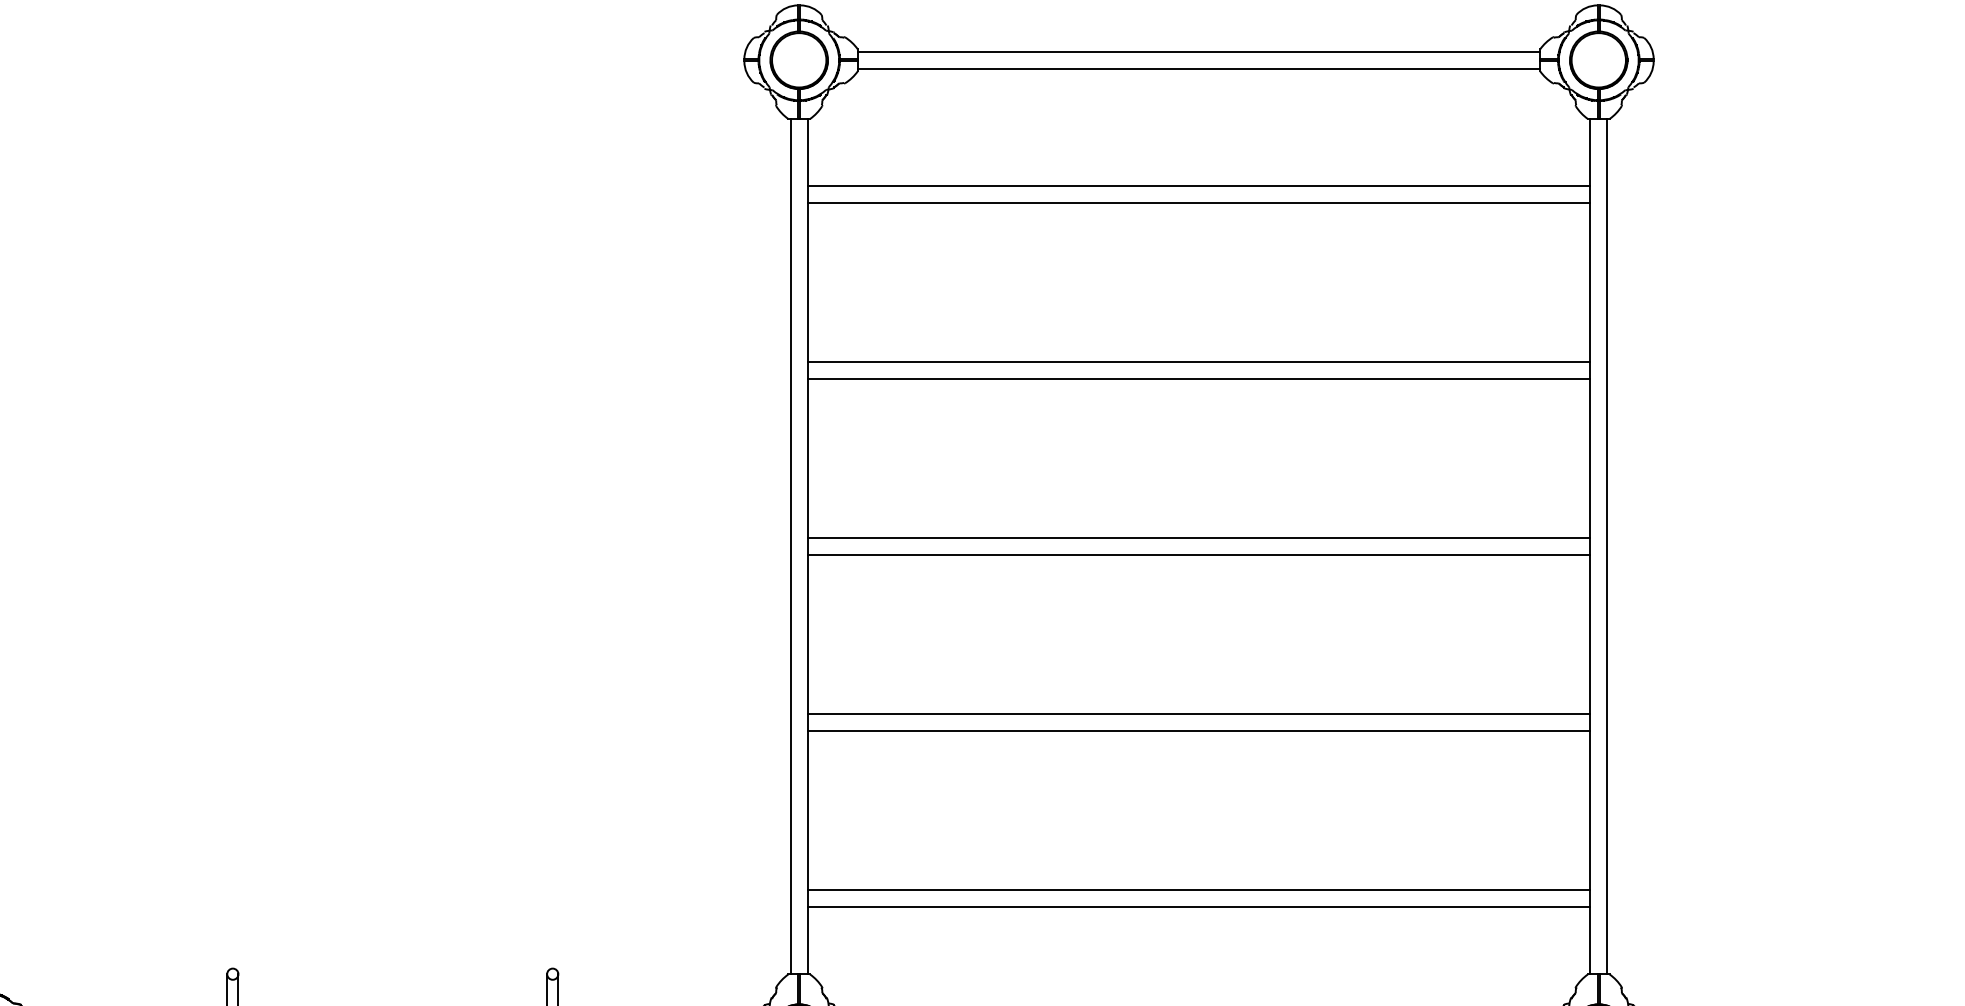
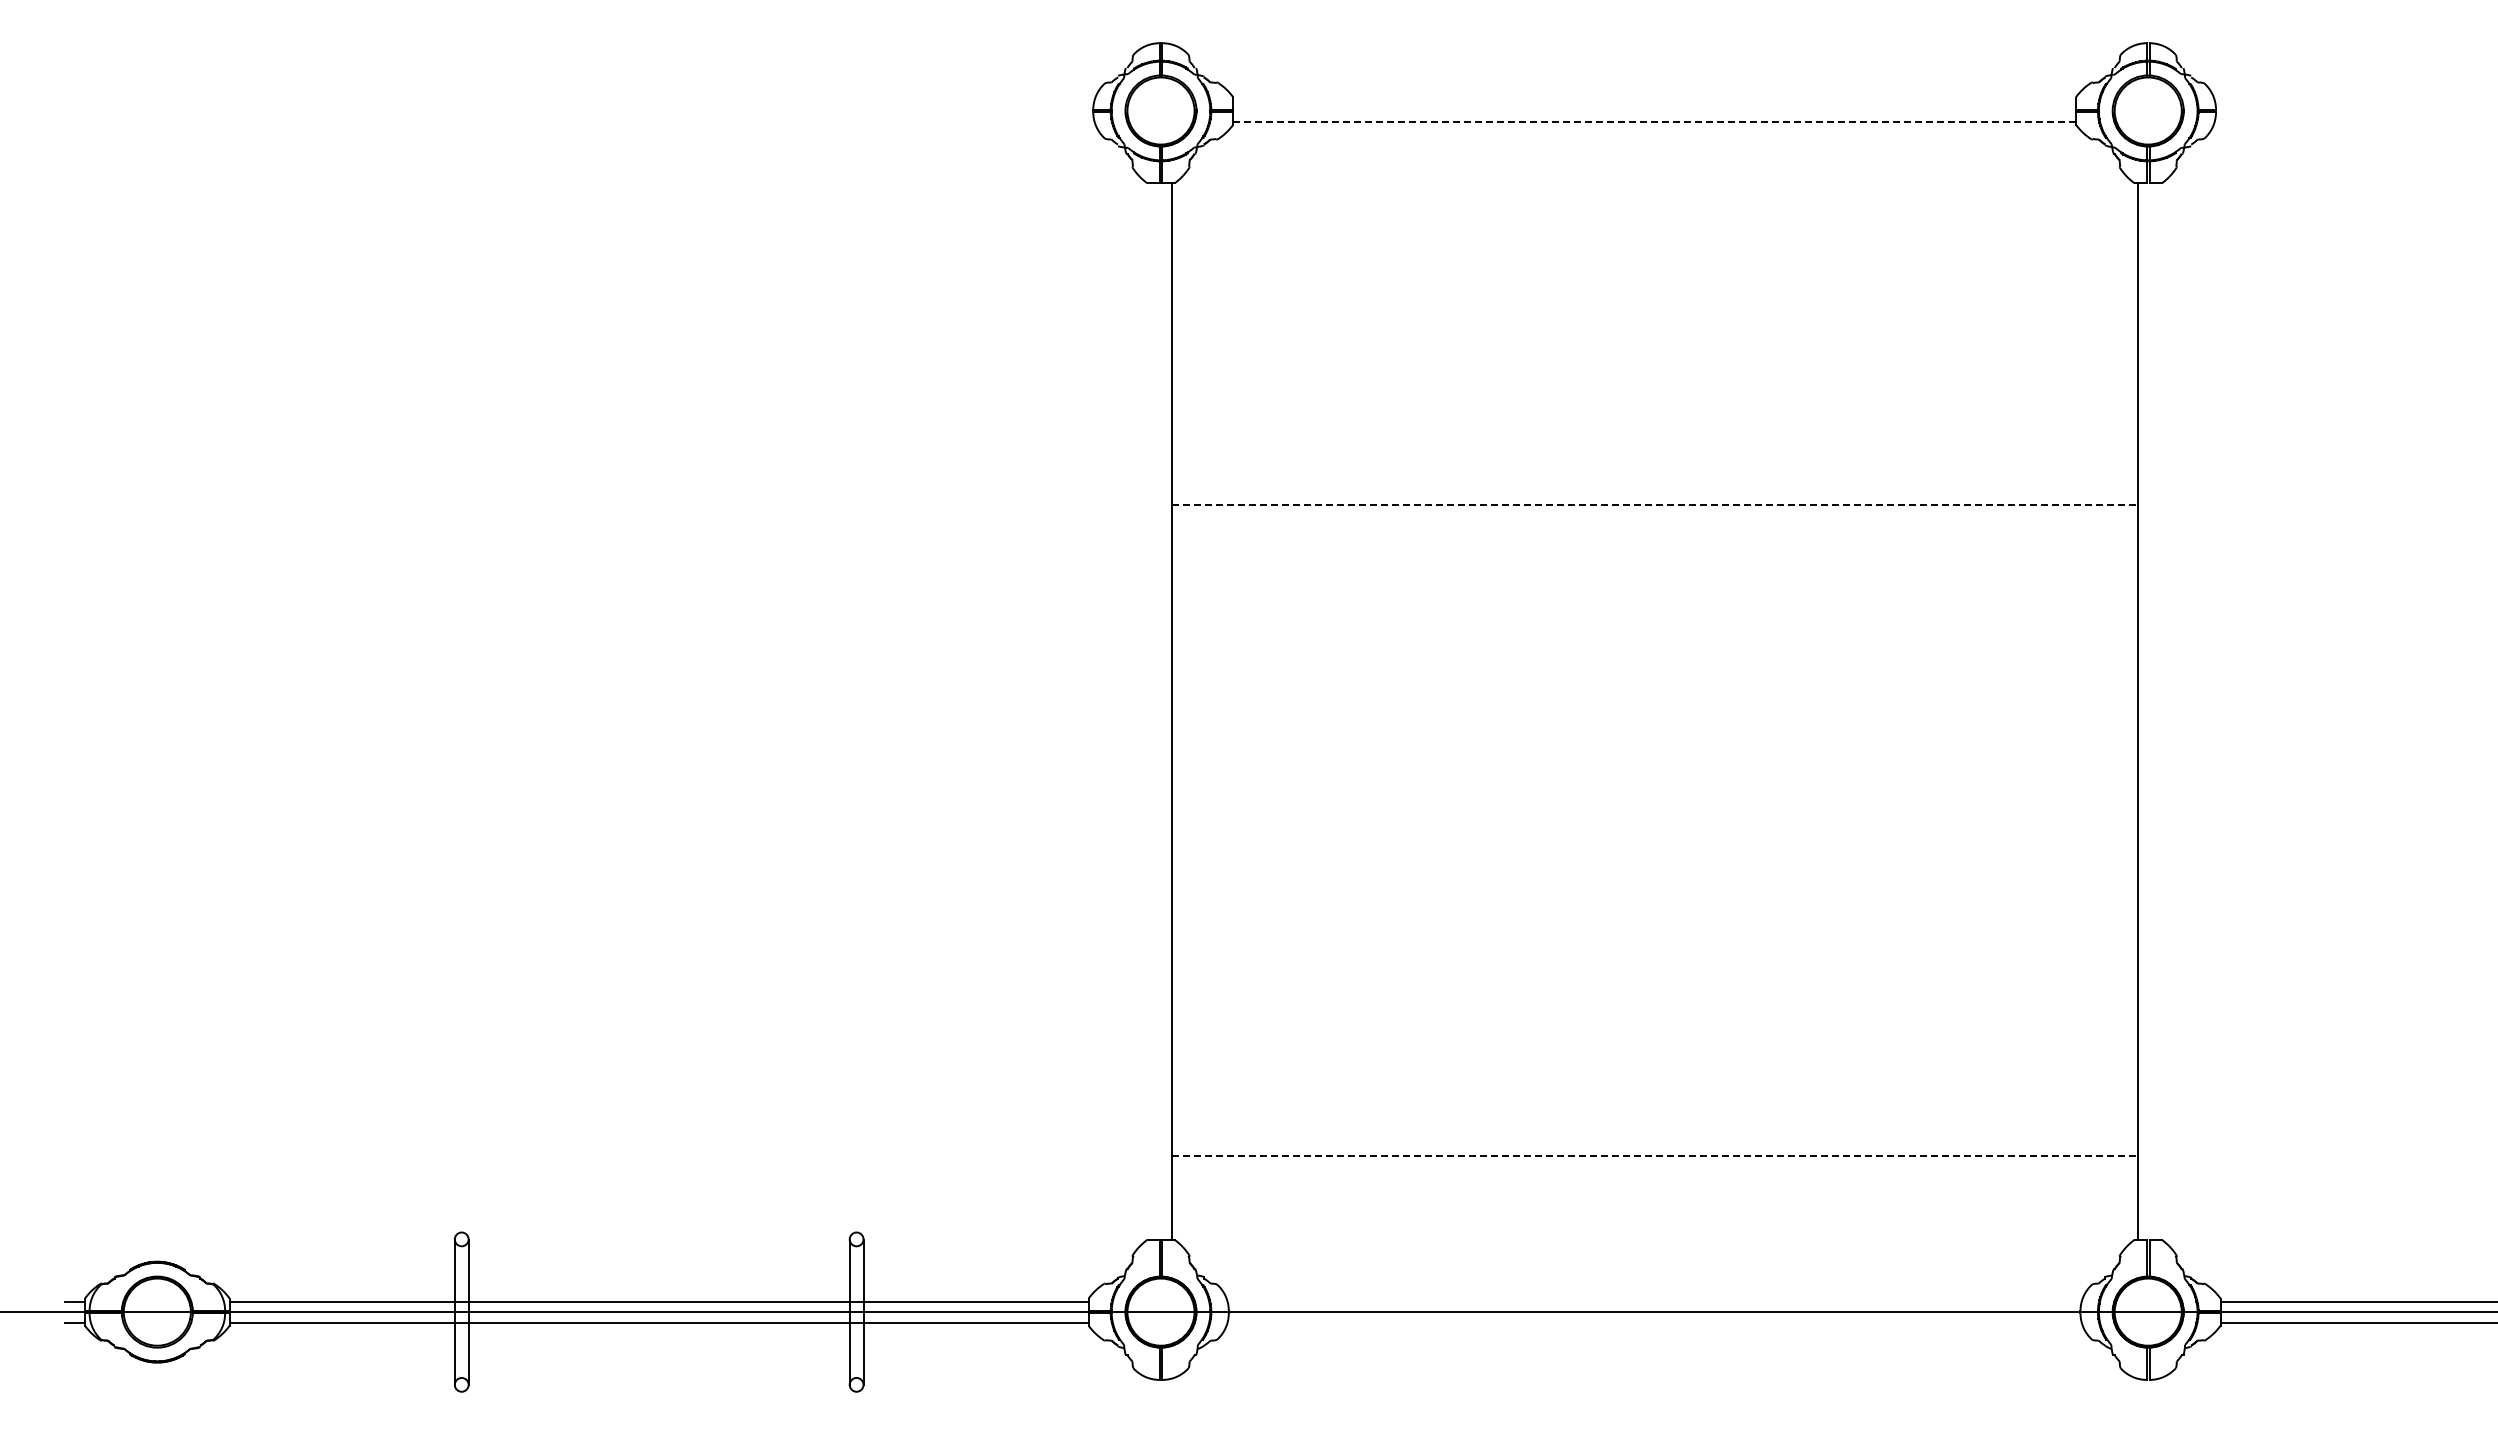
line: (1198, 51) -> (1654, 100), removed
line: (1199, 68) -> (1655, 121), solid -> dashed
line: (1198, 186) -> (1654, 266), removed
line: (1198, 203) -> (1654, 287), removed
line: (1198, 361) -> (1654, 483), removed
line: (1199, 379) -> (1655, 504), solid -> dashed
line: (1198, 538) -> (1654, 701), removed
line: (790, 546) -> (1150, 711), removed
line: (1607, 546) -> (2158, 711), removed
line: (1198, 555) -> (1654, 722), removed
line: (1198, 714) -> (1654, 918), removed
line: (1198, 731) -> (1654, 939), removed
line: (1198, 890) -> (1654, 1135), removed
line: (1199, 907) -> (1655, 1156), solid -> dashed

